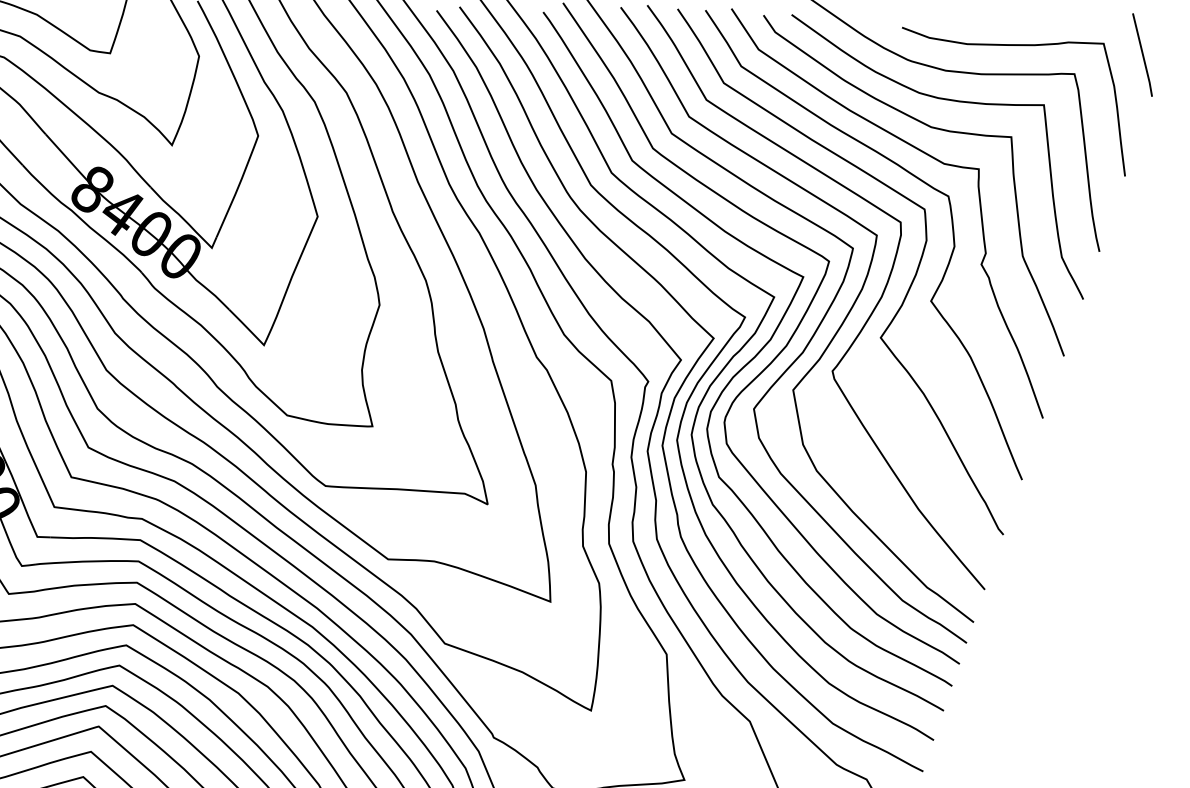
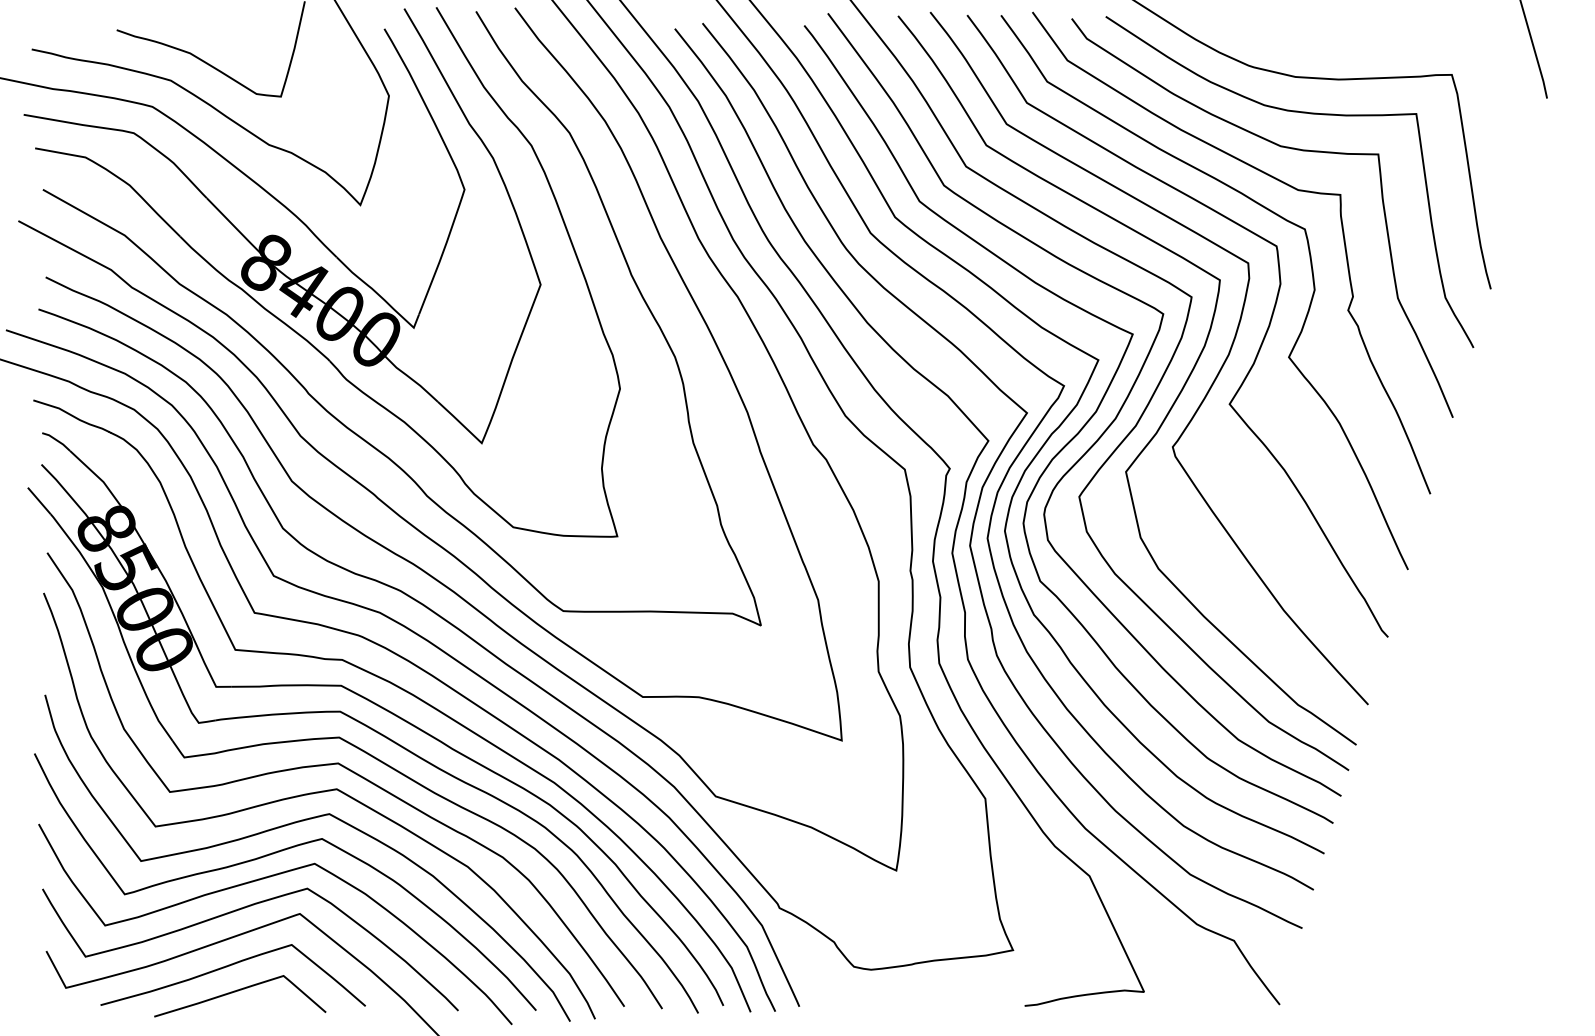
curve: (1015, 45) -> (1379, 43), removed

